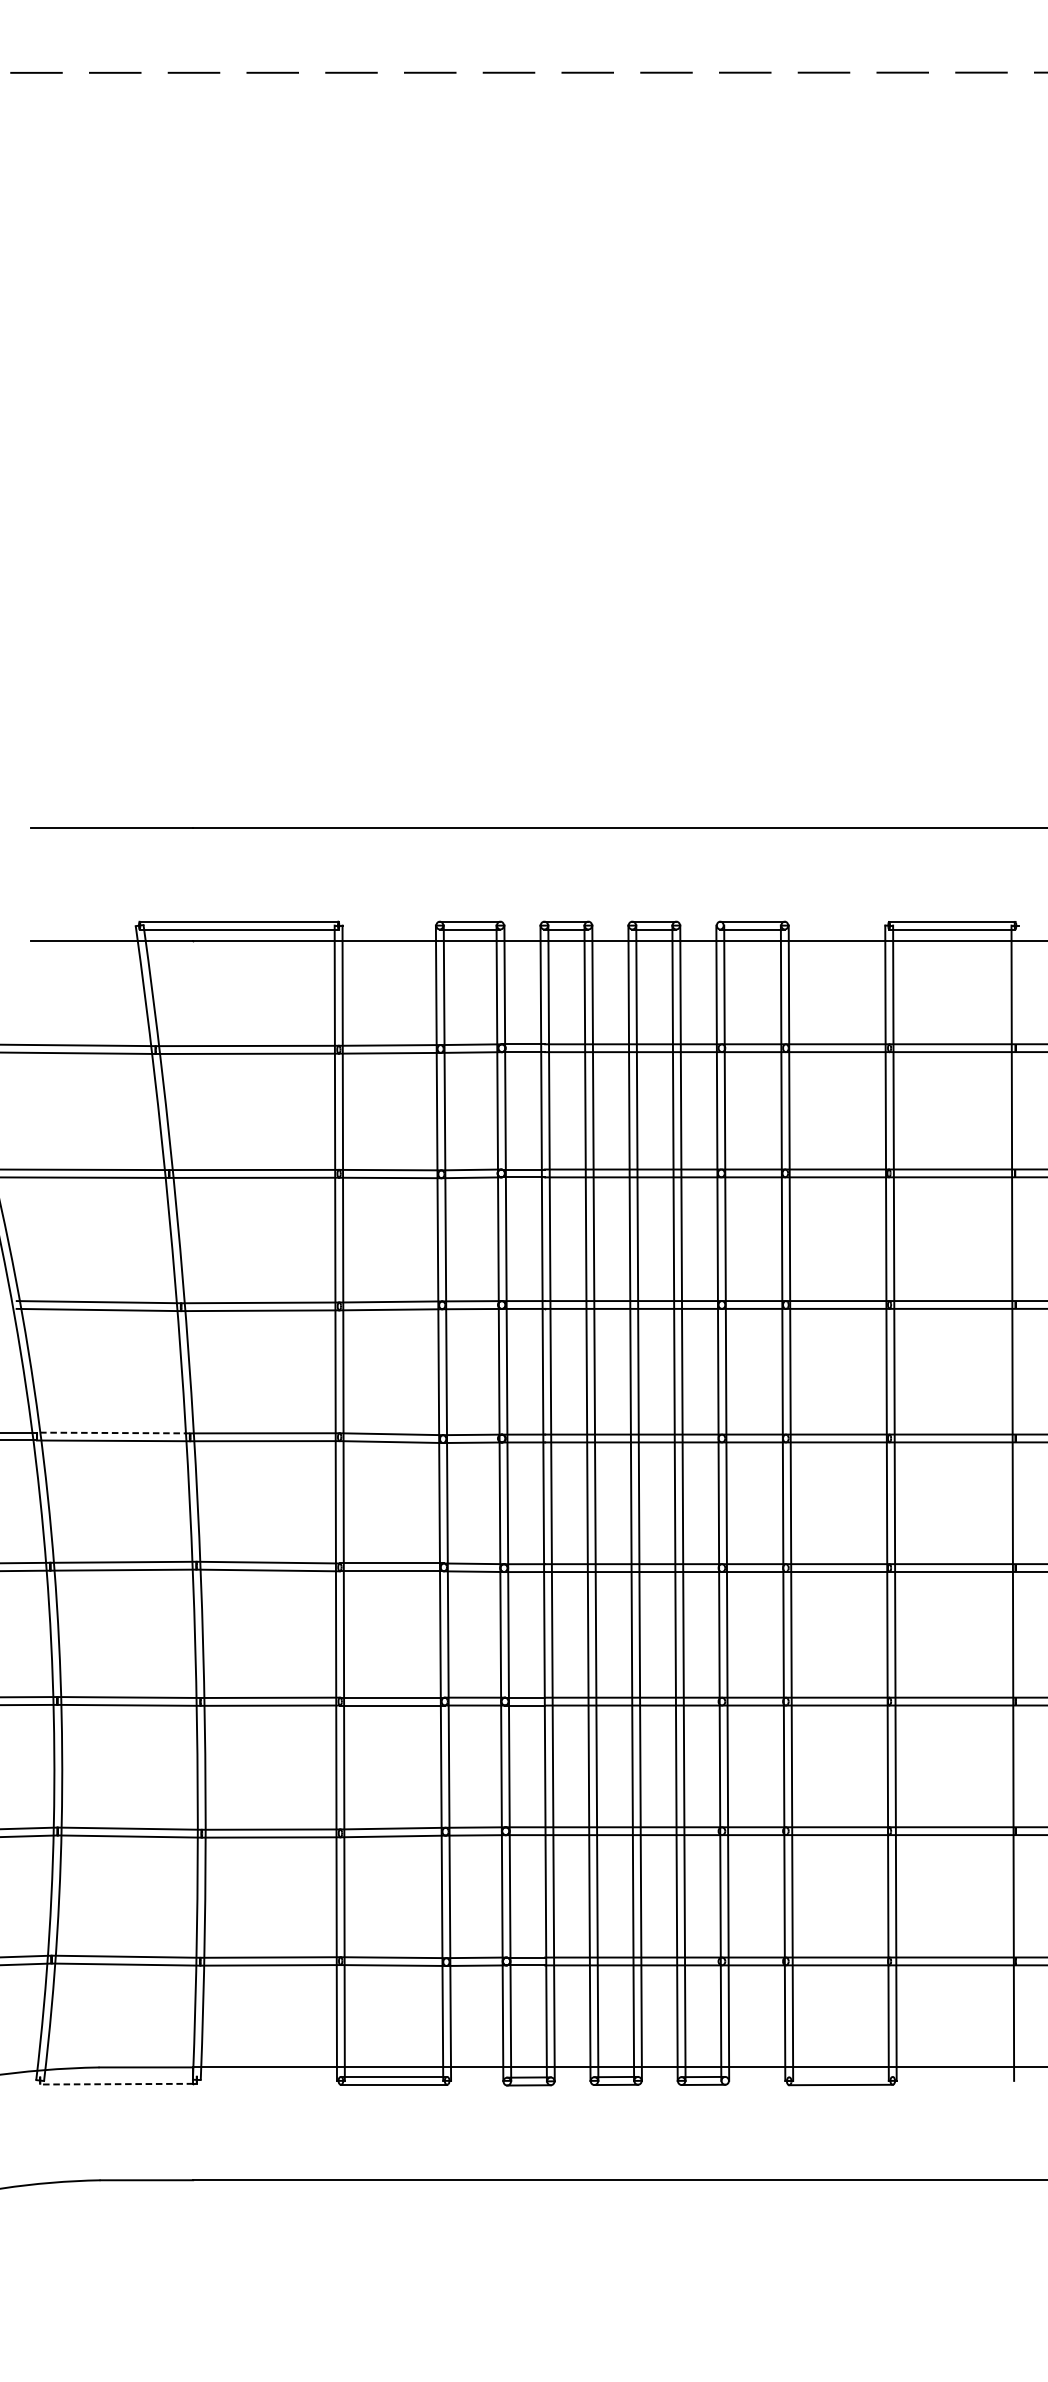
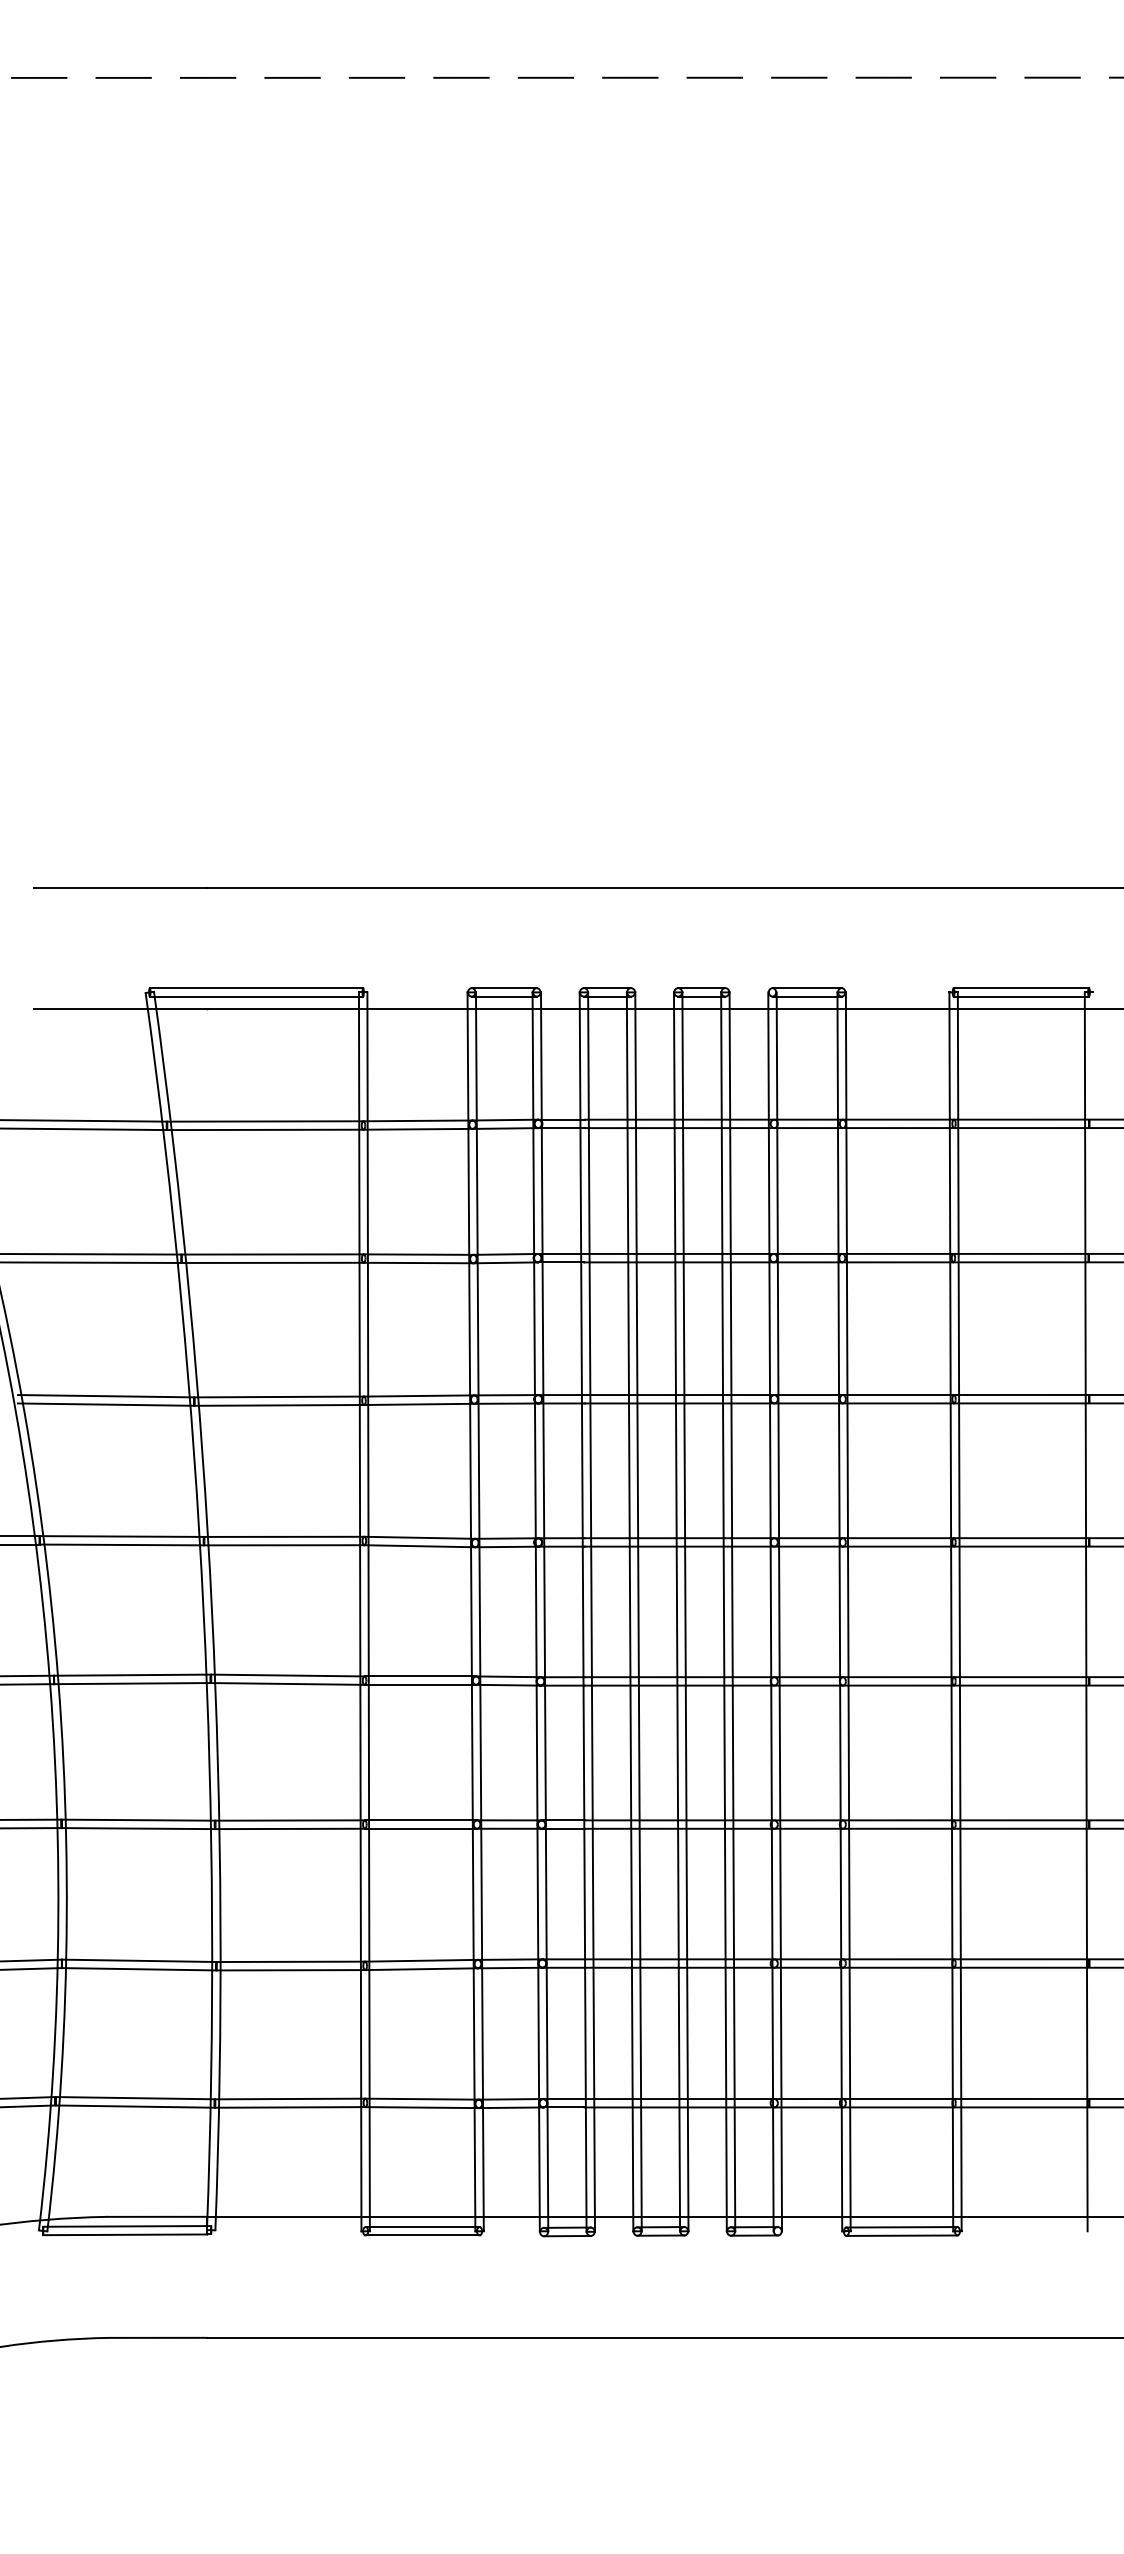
line: (113, 1432) -> (121, 1536), dashed -> solid
line: (118, 2076) -> (127, 2226), added
line: (840, 2077) -> (901, 2227), added
line: (116, 2083) -> (124, 2234), dashed -> solid

